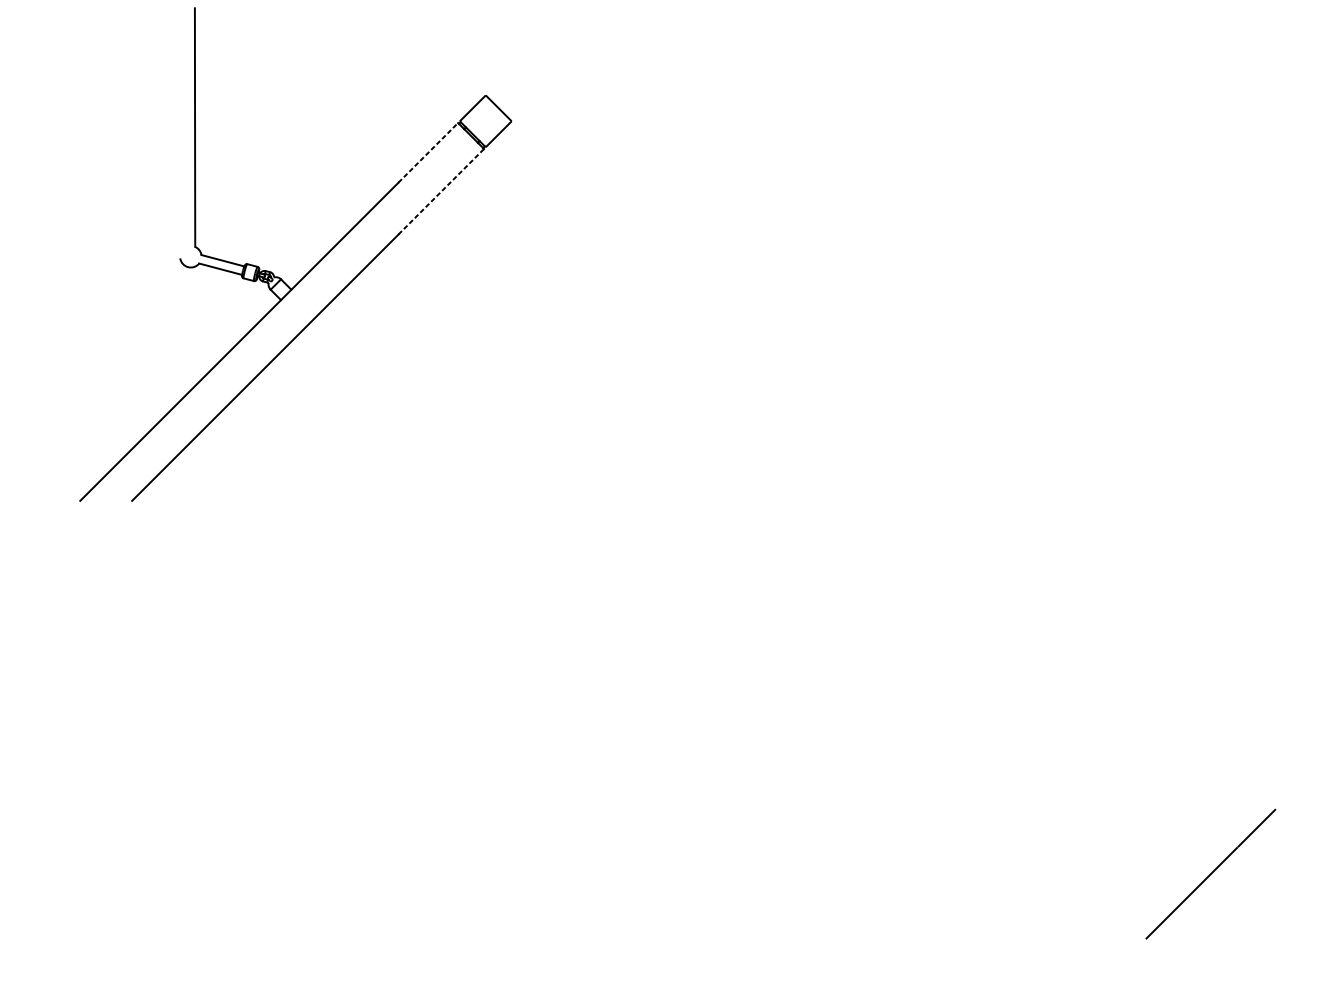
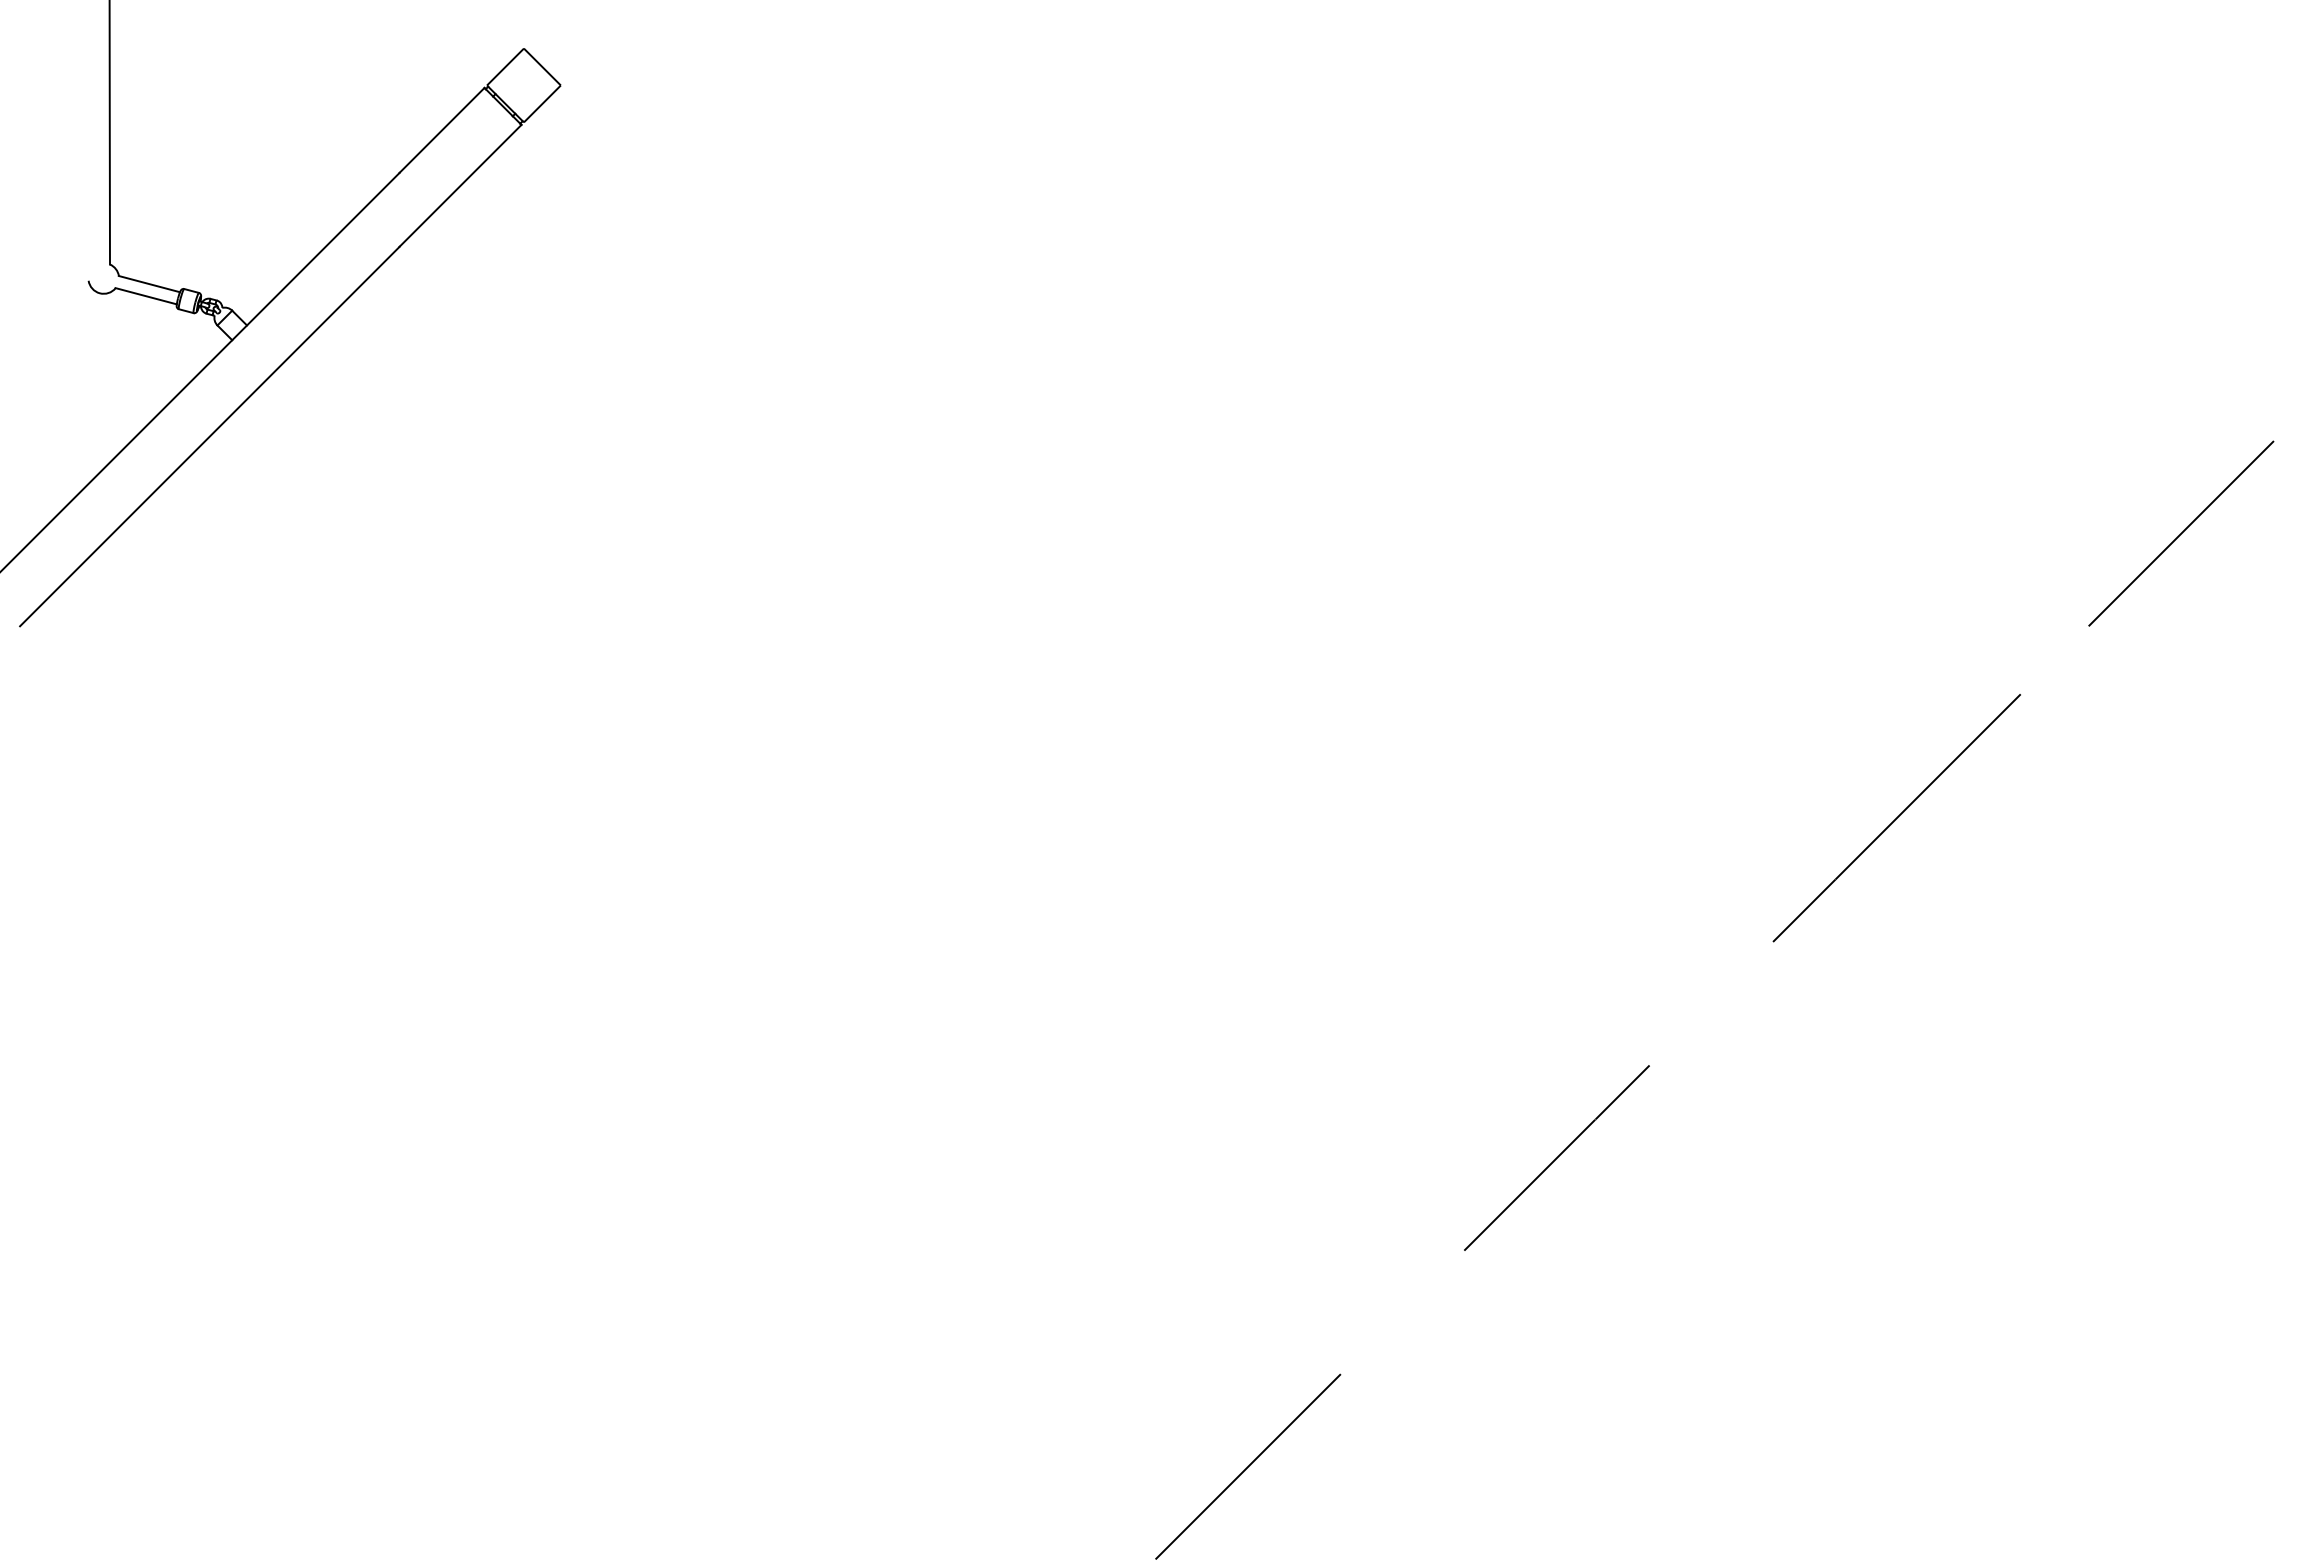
line: (428, 152) -> (442, 130), dashed -> solid
line: (441, 191) -> (460, 185), dashed -> solid

